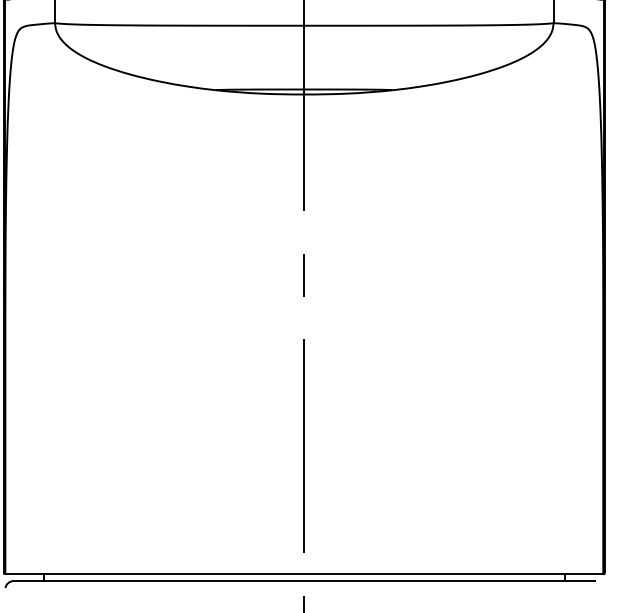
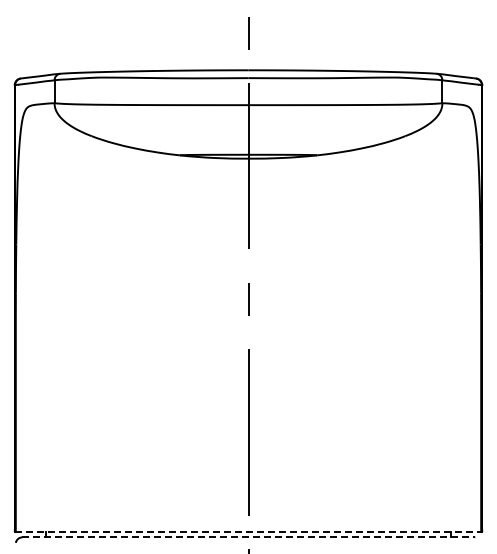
line: (304, 573) -> (248, 531), solid -> dashed
line: (304, 581) -> (248, 537), solid -> dashed

